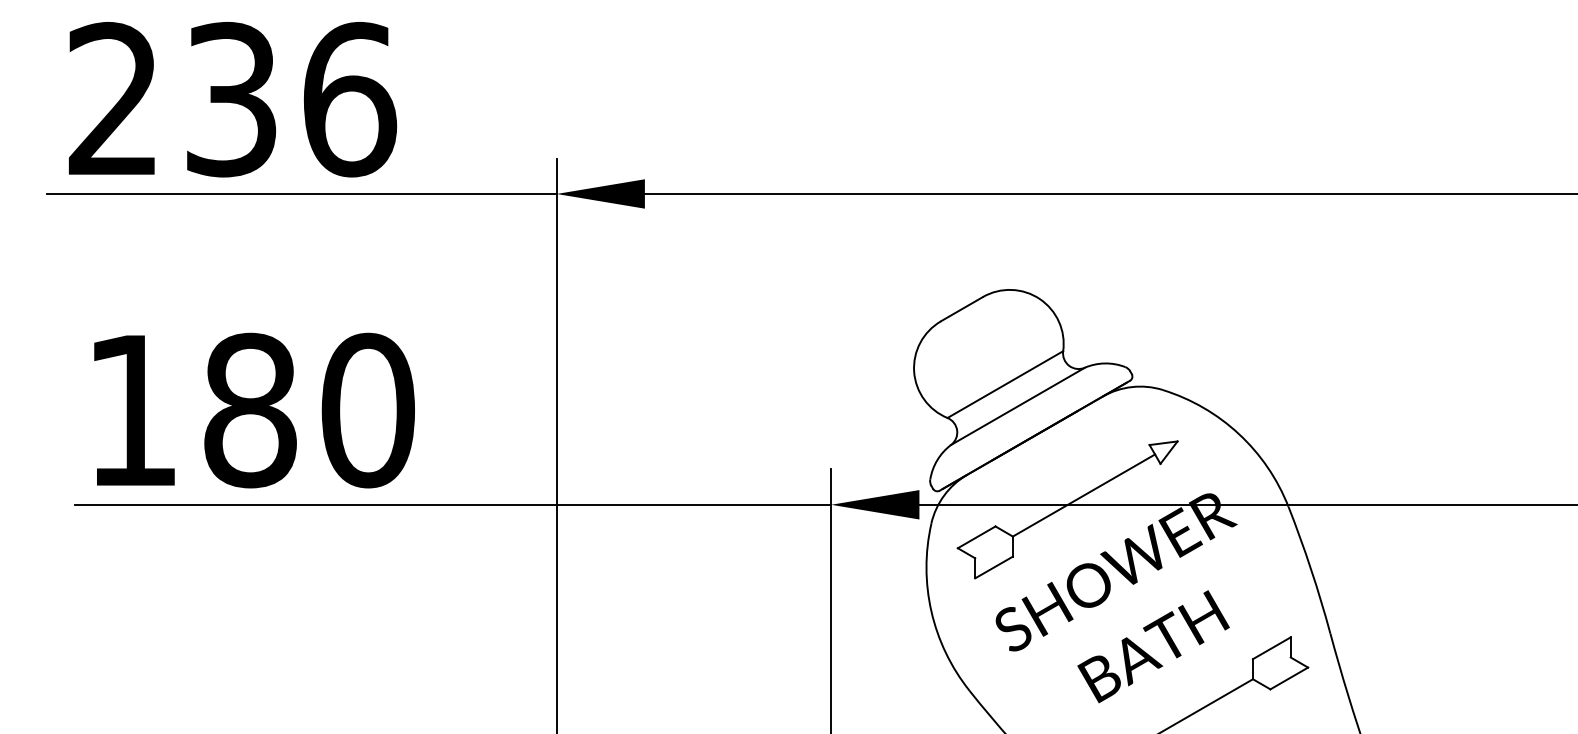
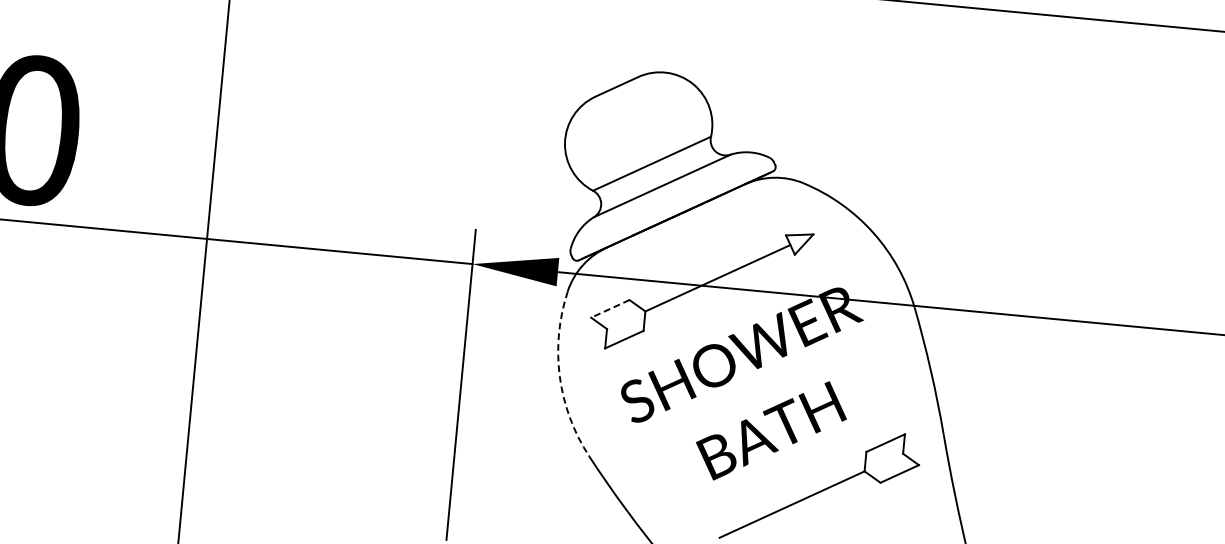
line: (976, 537) -> (610, 309), solid -> dashed
arc: (931, 611) -> (559, 376), solid -> dashed

